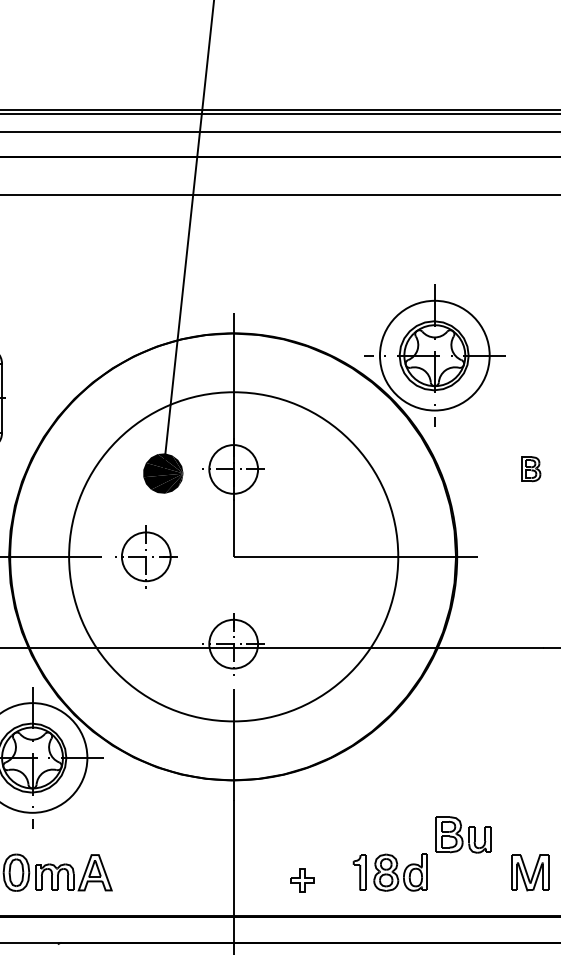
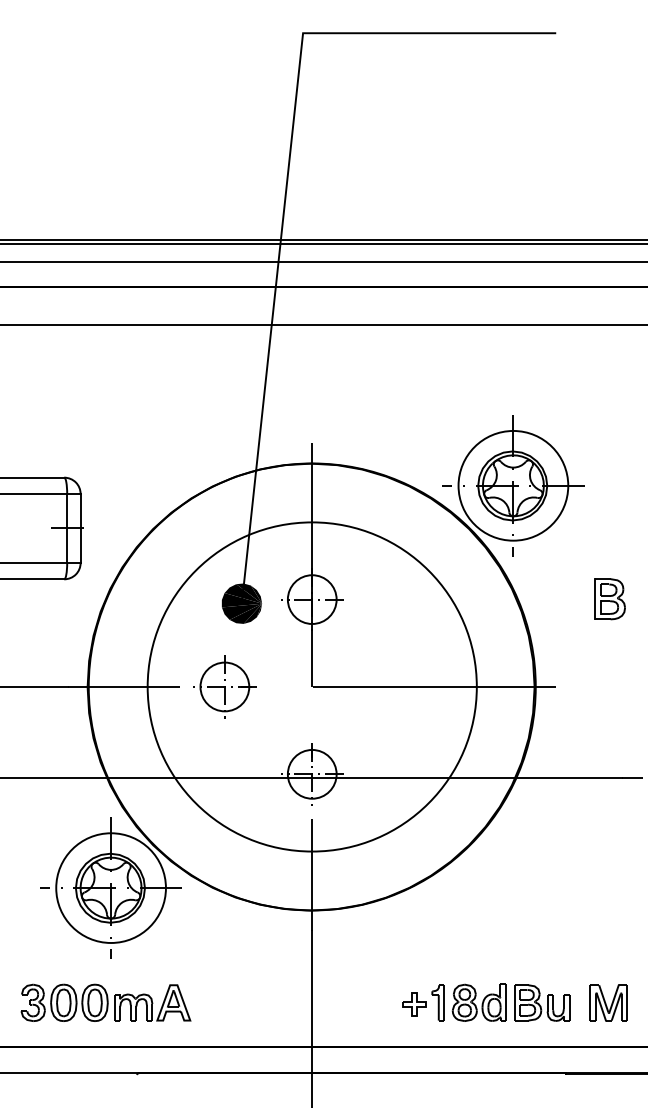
part: (530, 469) -> (609, 599), size x1.67
part: (463, 834) -> (542, 1002), moved
part: (302, 880) -> (414, 1004), moved

